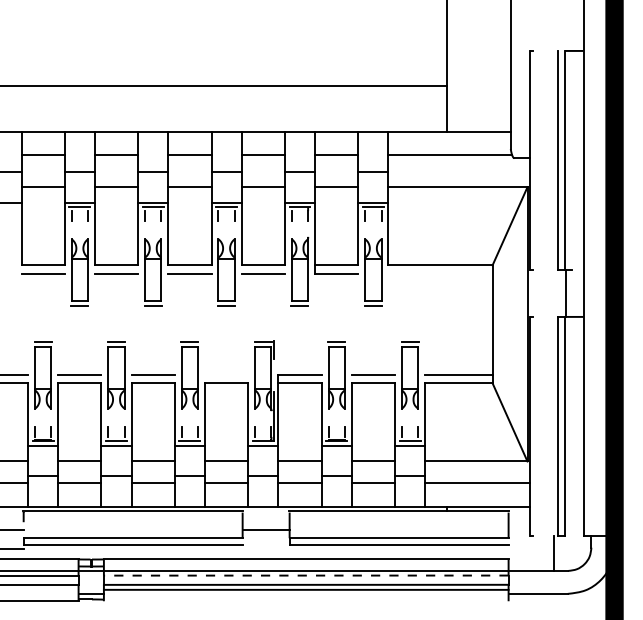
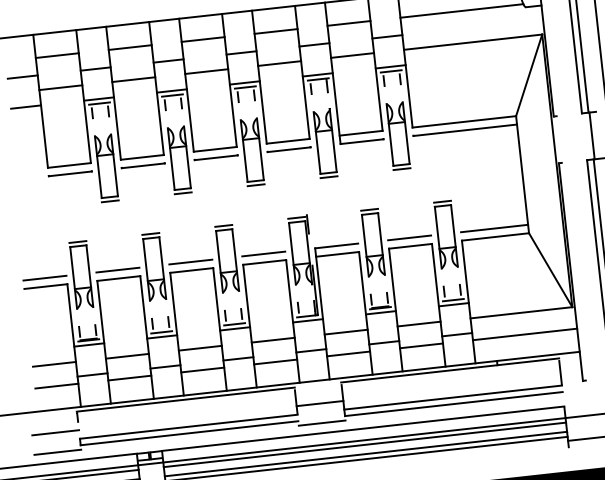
line: (440, 273) -> (465, 129), added
line: (226, 374) -> (263, 253), added
line: (265, 549) -> (321, 423), added
line: (305, 575) -> (364, 444), dashed -> solid

